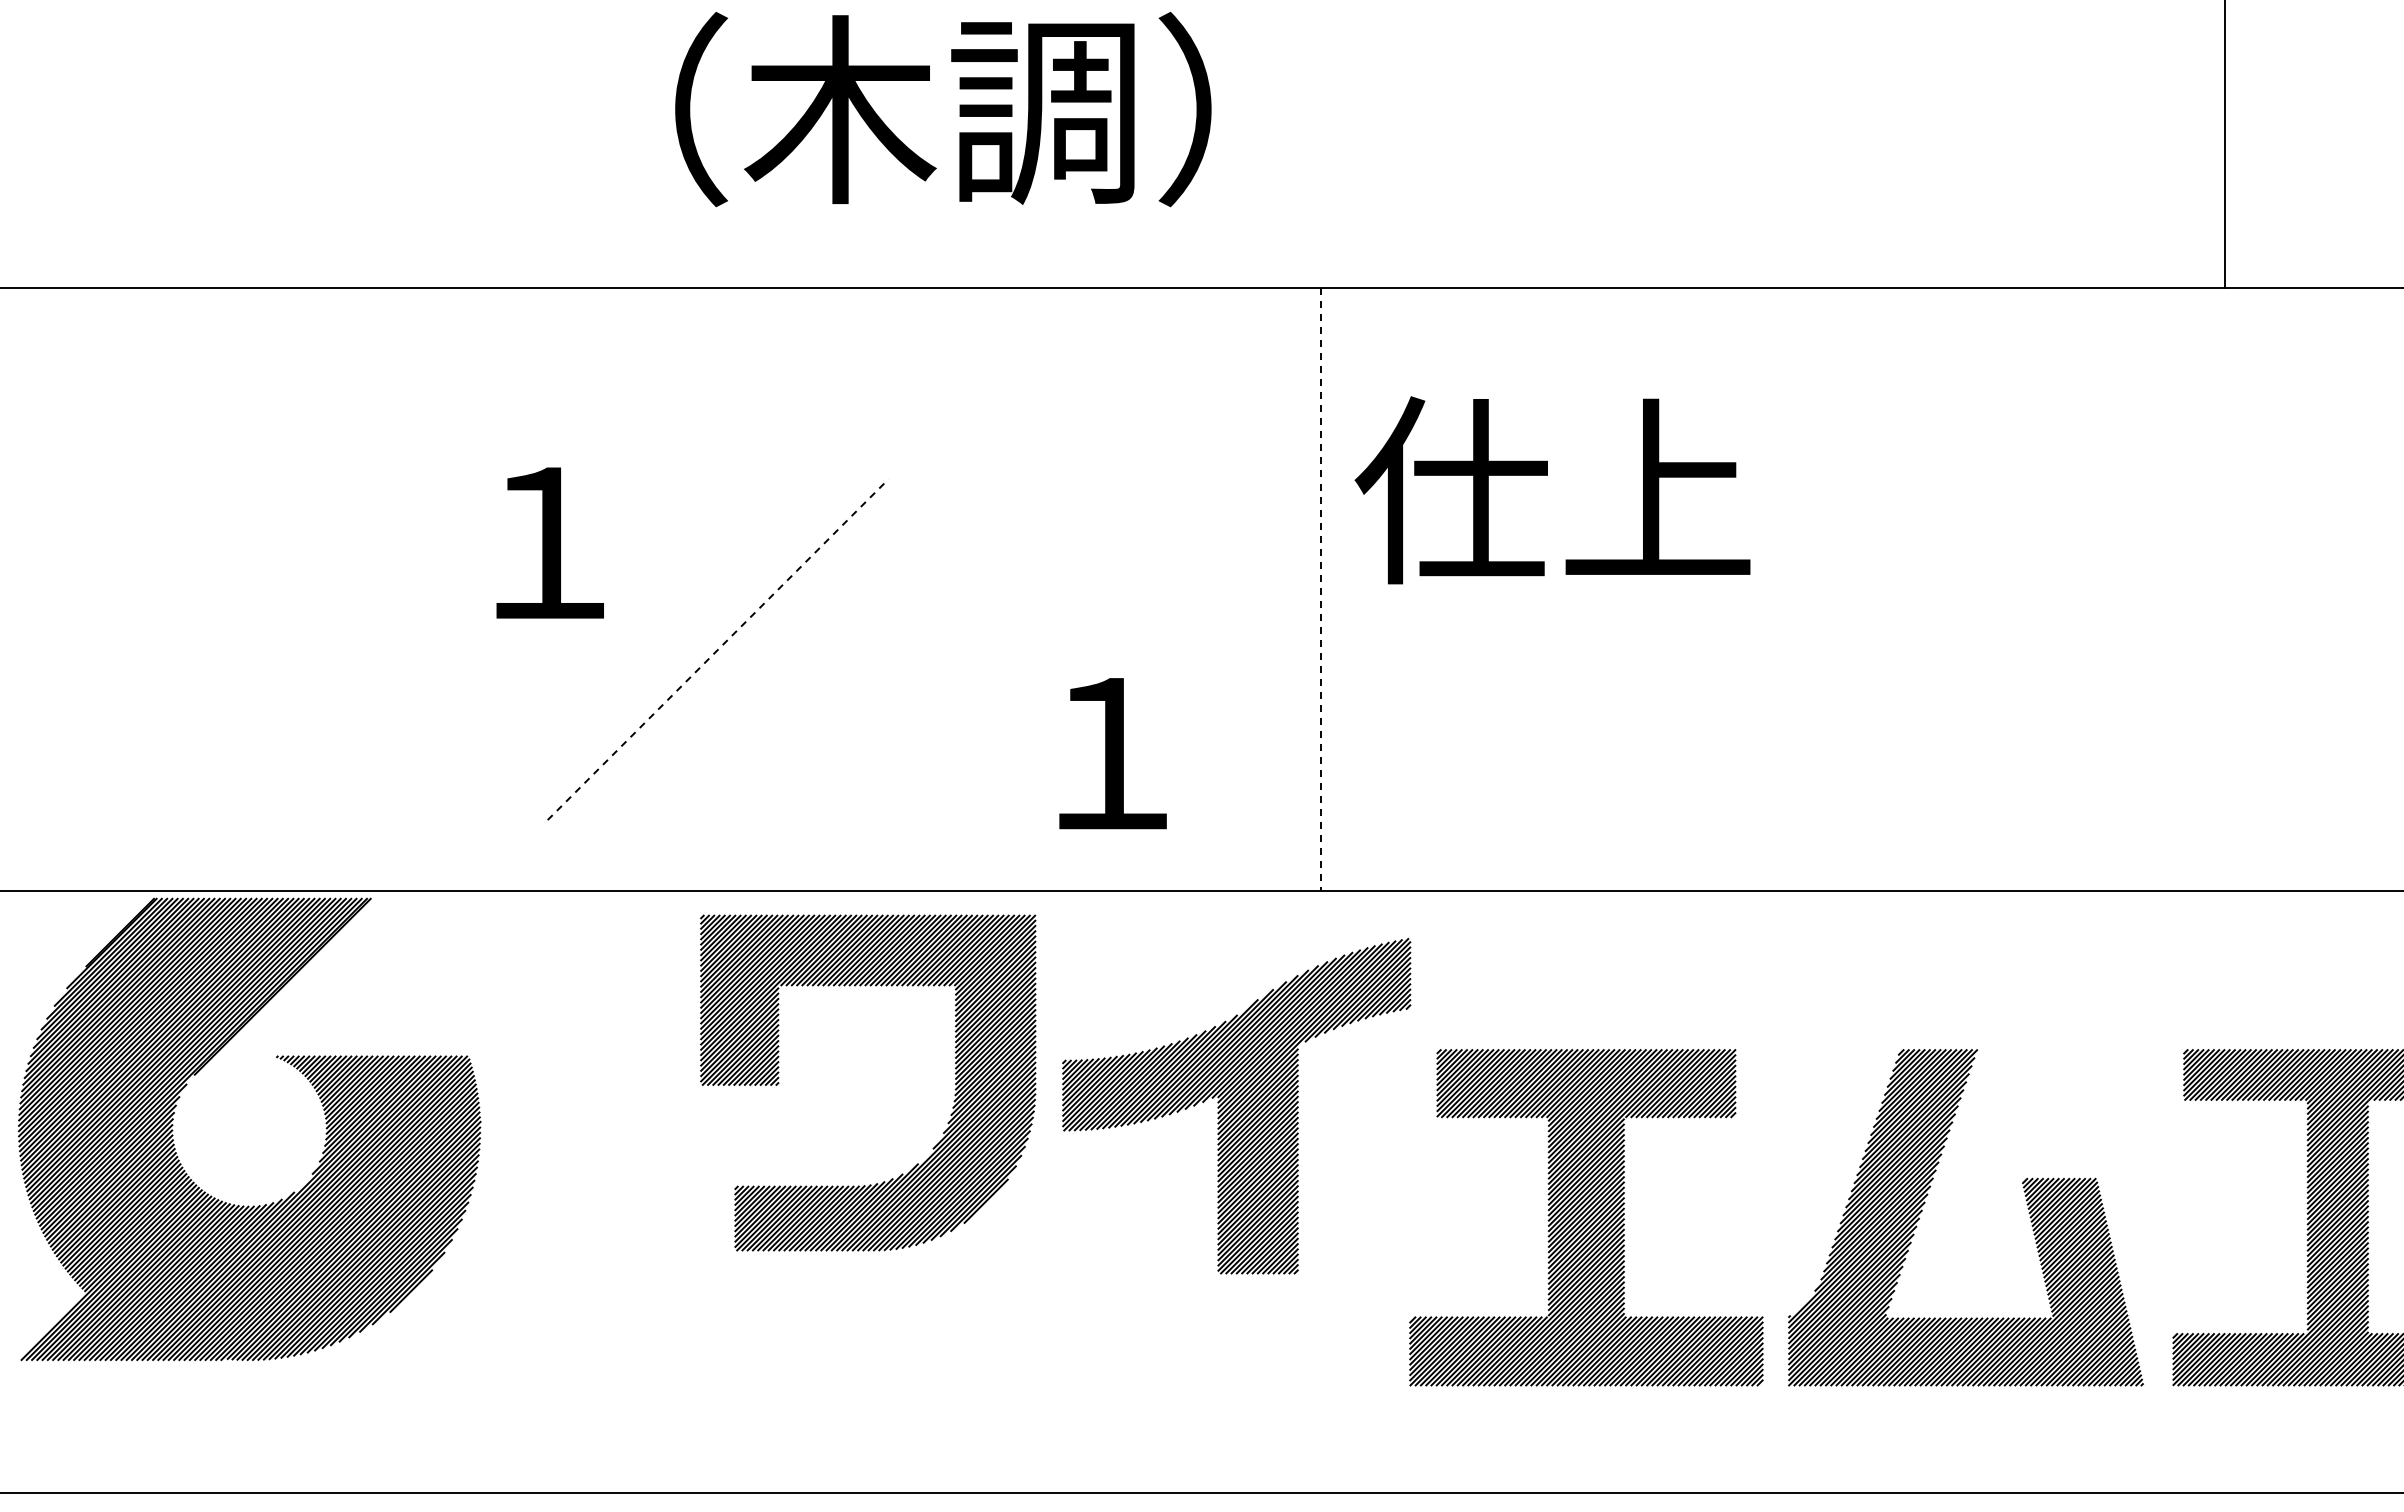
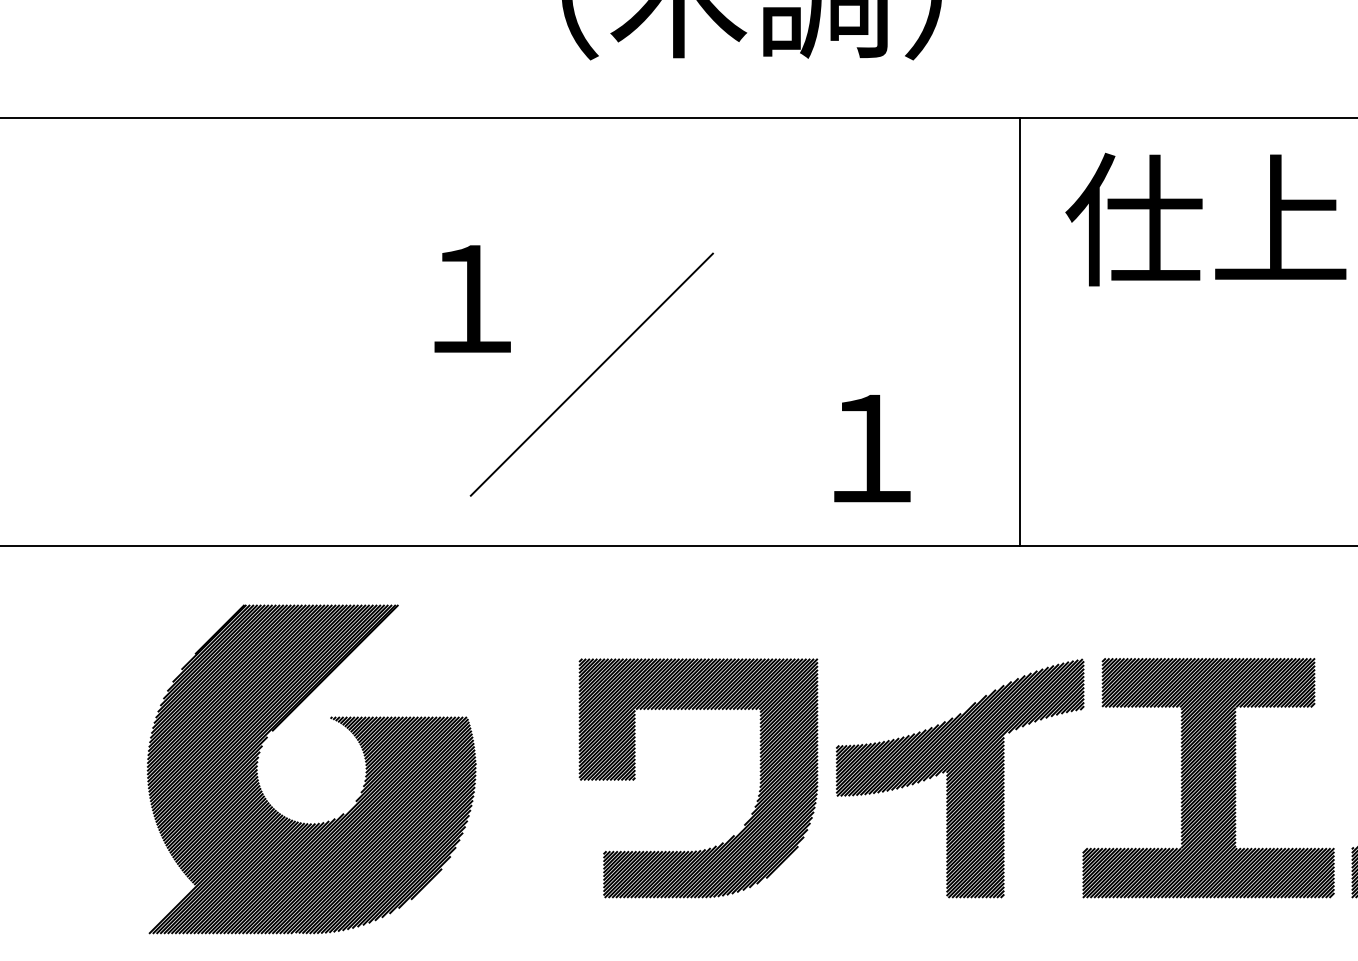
text: (1552, 490) -> (1205, 219), moved
line: (1320, 589) -> (1019, 331), dashed -> solid
line: (718, 649) -> (592, 374), dashed -> solid
part: (954, 1089) -> (759, 782), moved
part: (1236, 1106) -> (960, 778), moved
part: (178, 1156) -> (261, 788), moved

